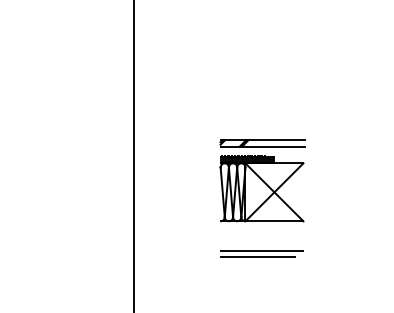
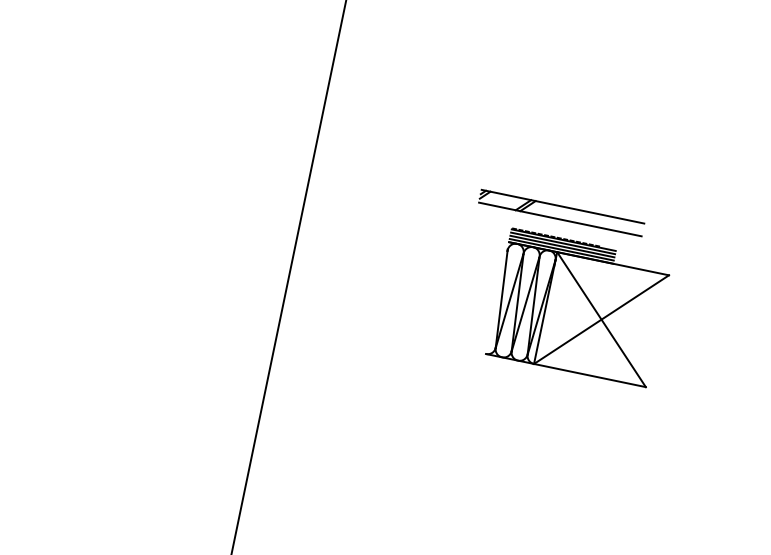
part: (261, 188) -> (578, 307), moved
line: (261, 251) -> (516, 421), removed
line: (257, 256) -> (506, 429), removed

